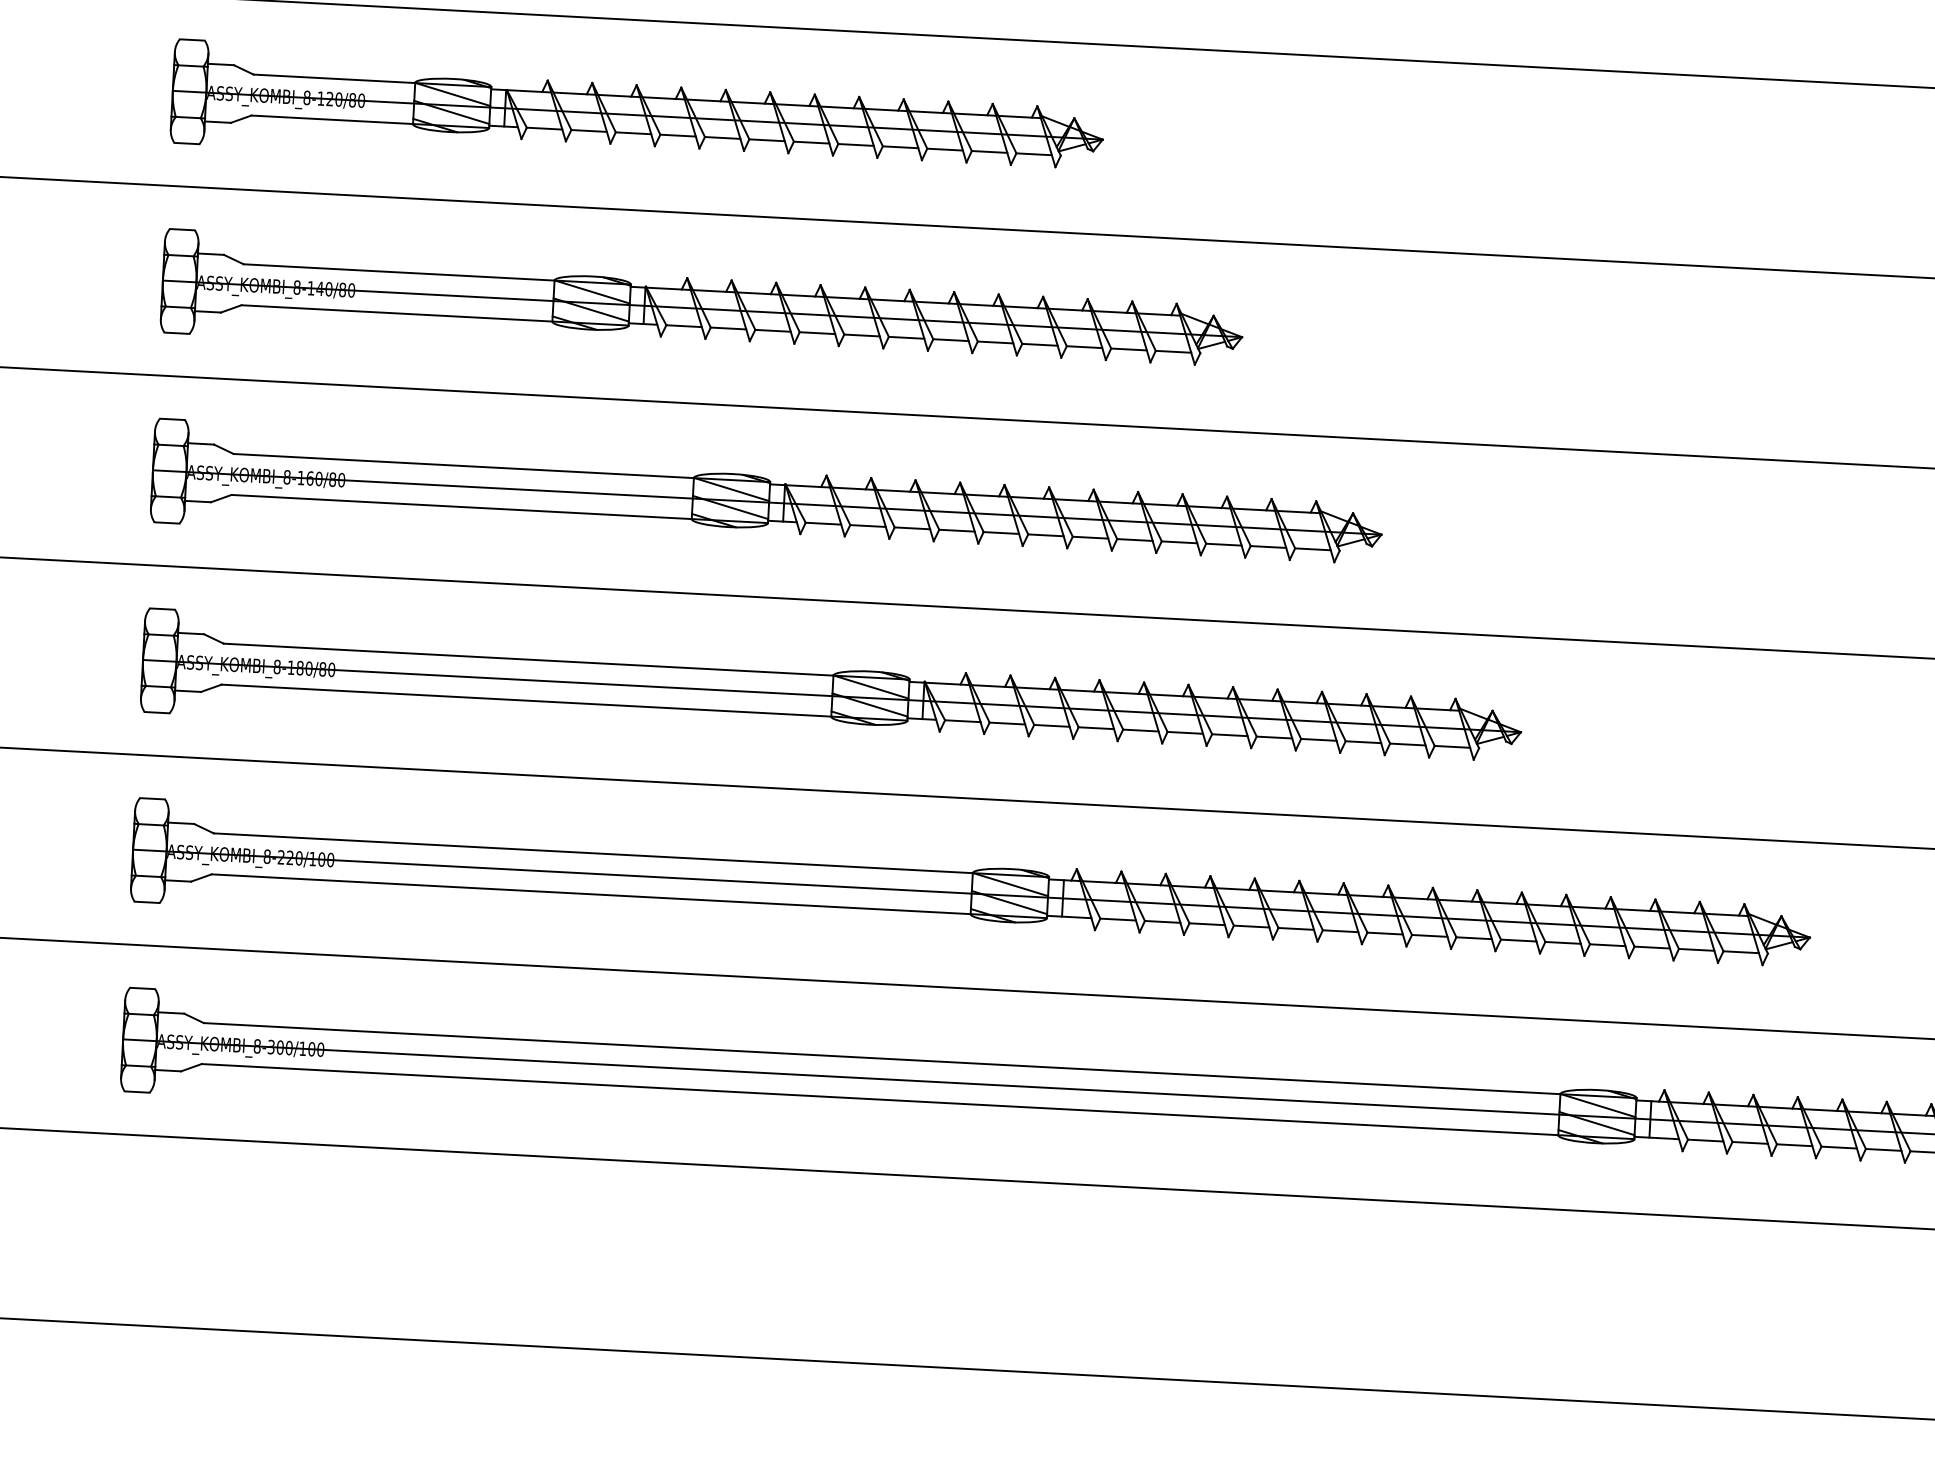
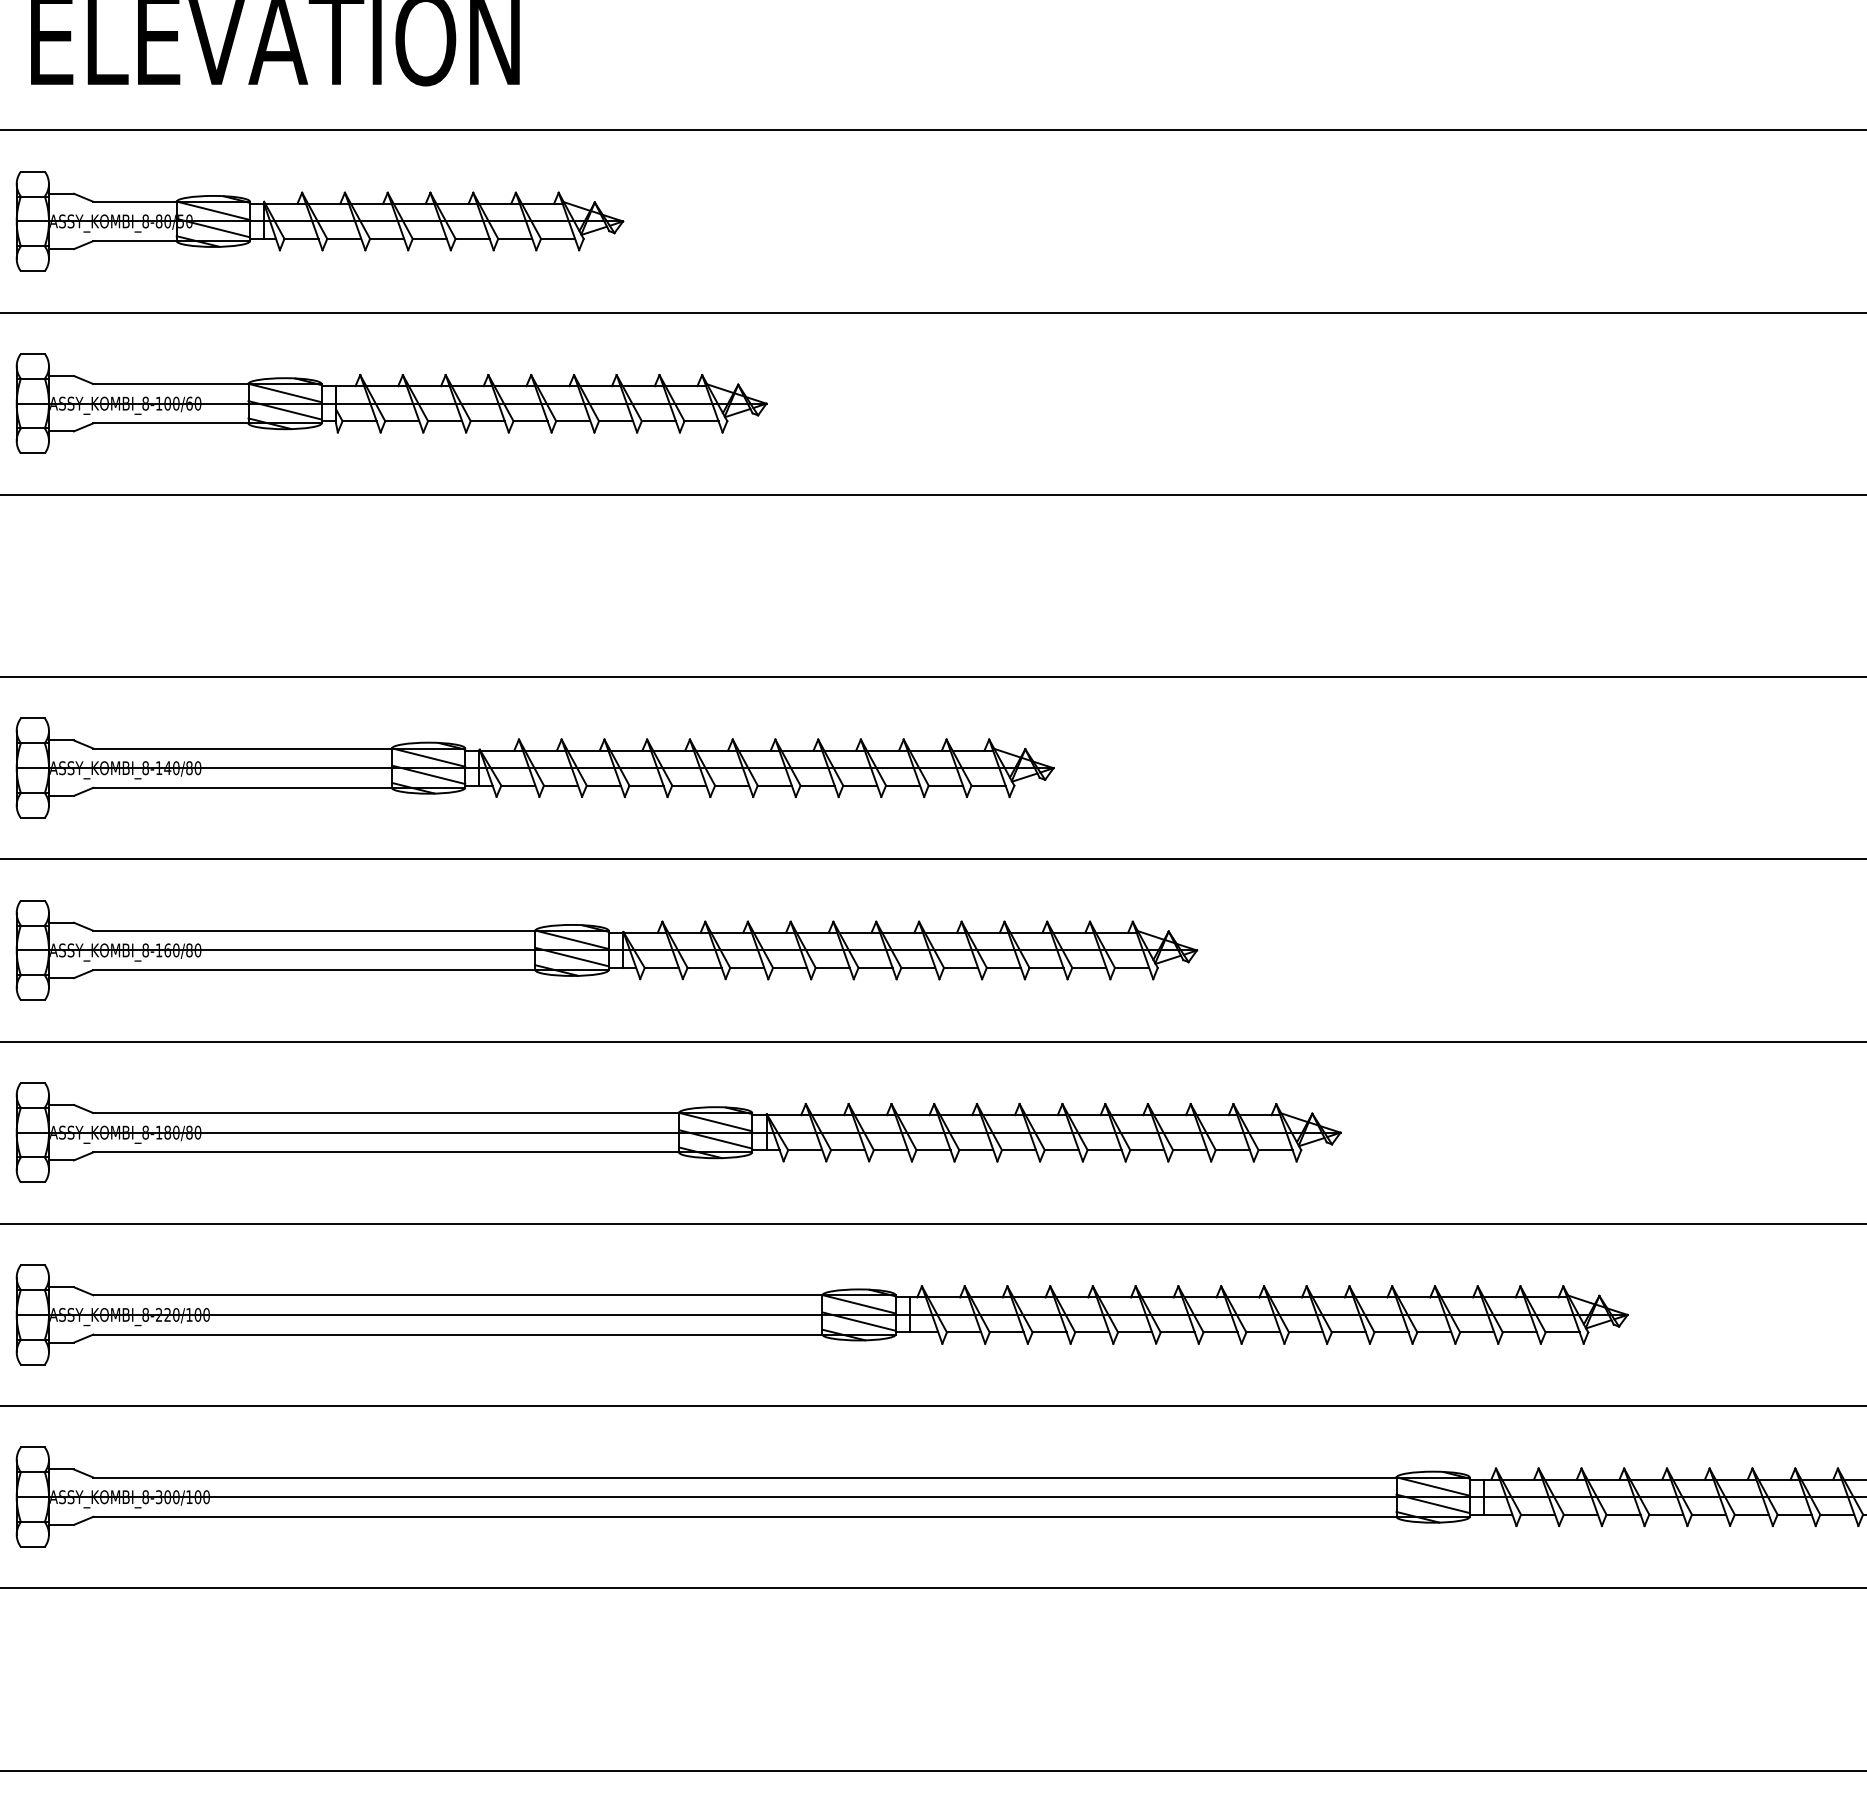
part: (637, 114) -> (463, 585), removed

